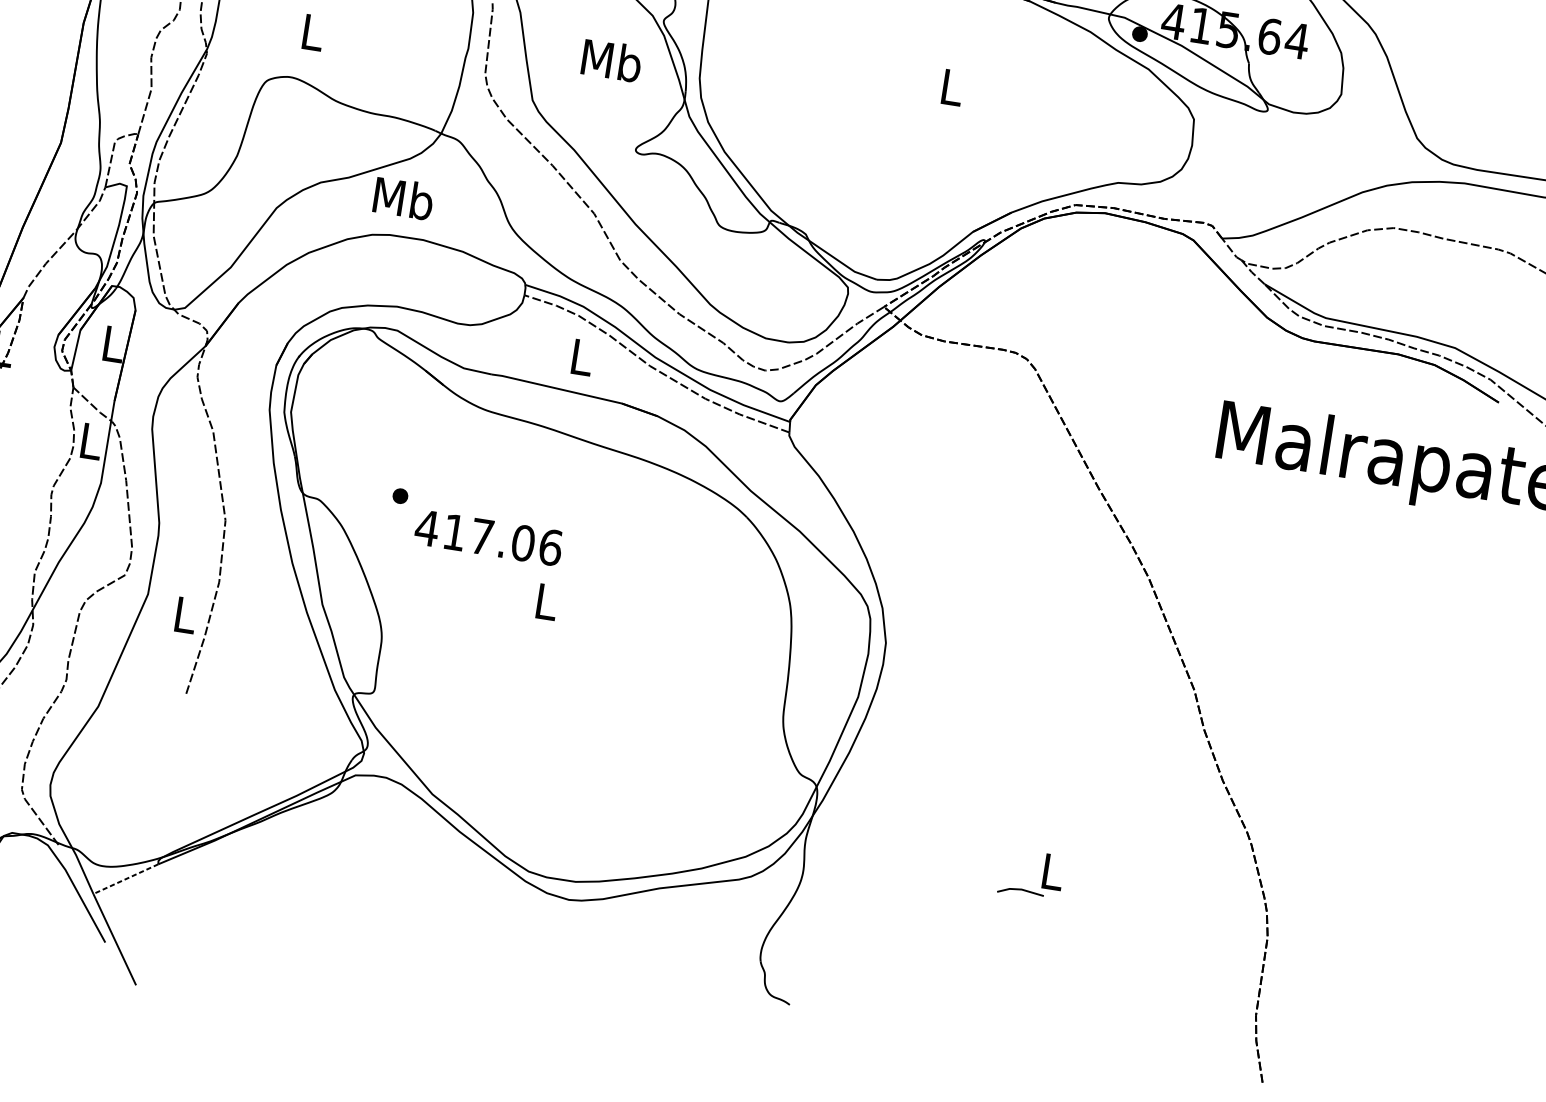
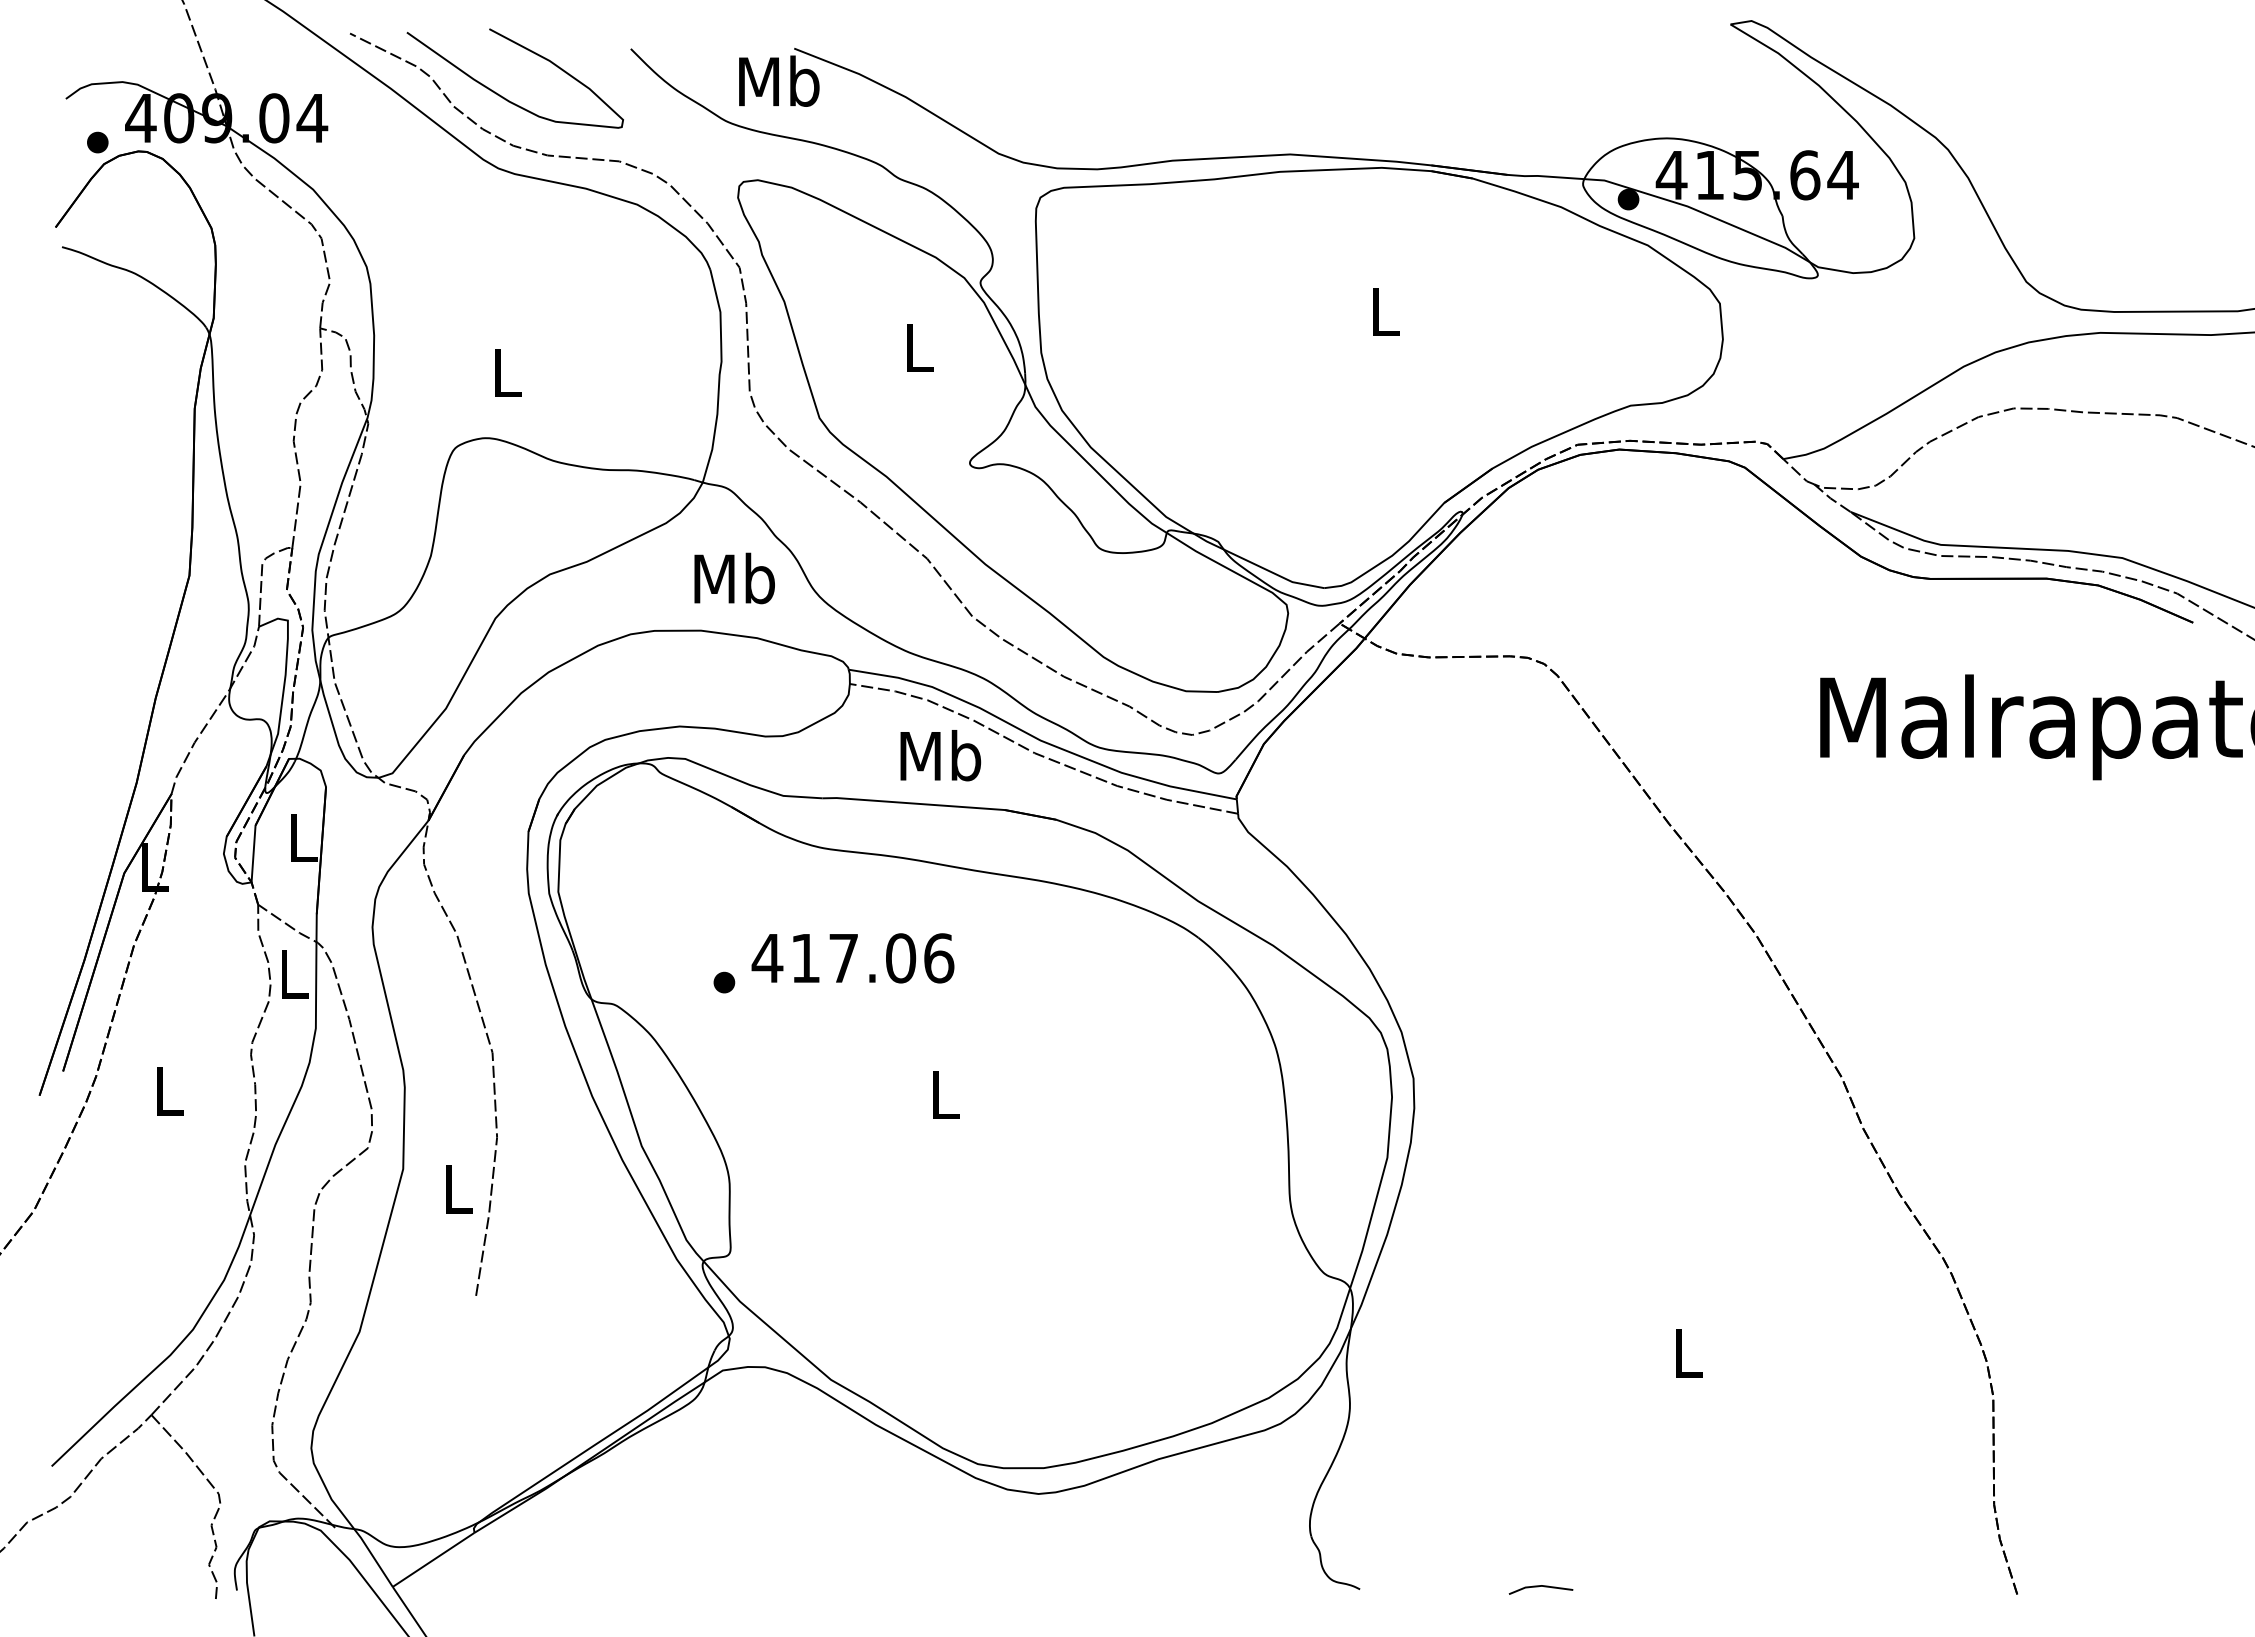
text: (611, 60) -> (918, 347), Mb -> L
text: (403, 198) -> (734, 578), moved
text: (581, 356) -> (940, 755), L -> Mb
text: (488, 537) -> (852, 958), moved
line: (125, 879) -> (433, 1560), dashed -> solid
line: (1019, 890) -> (1538, 1587), moved

